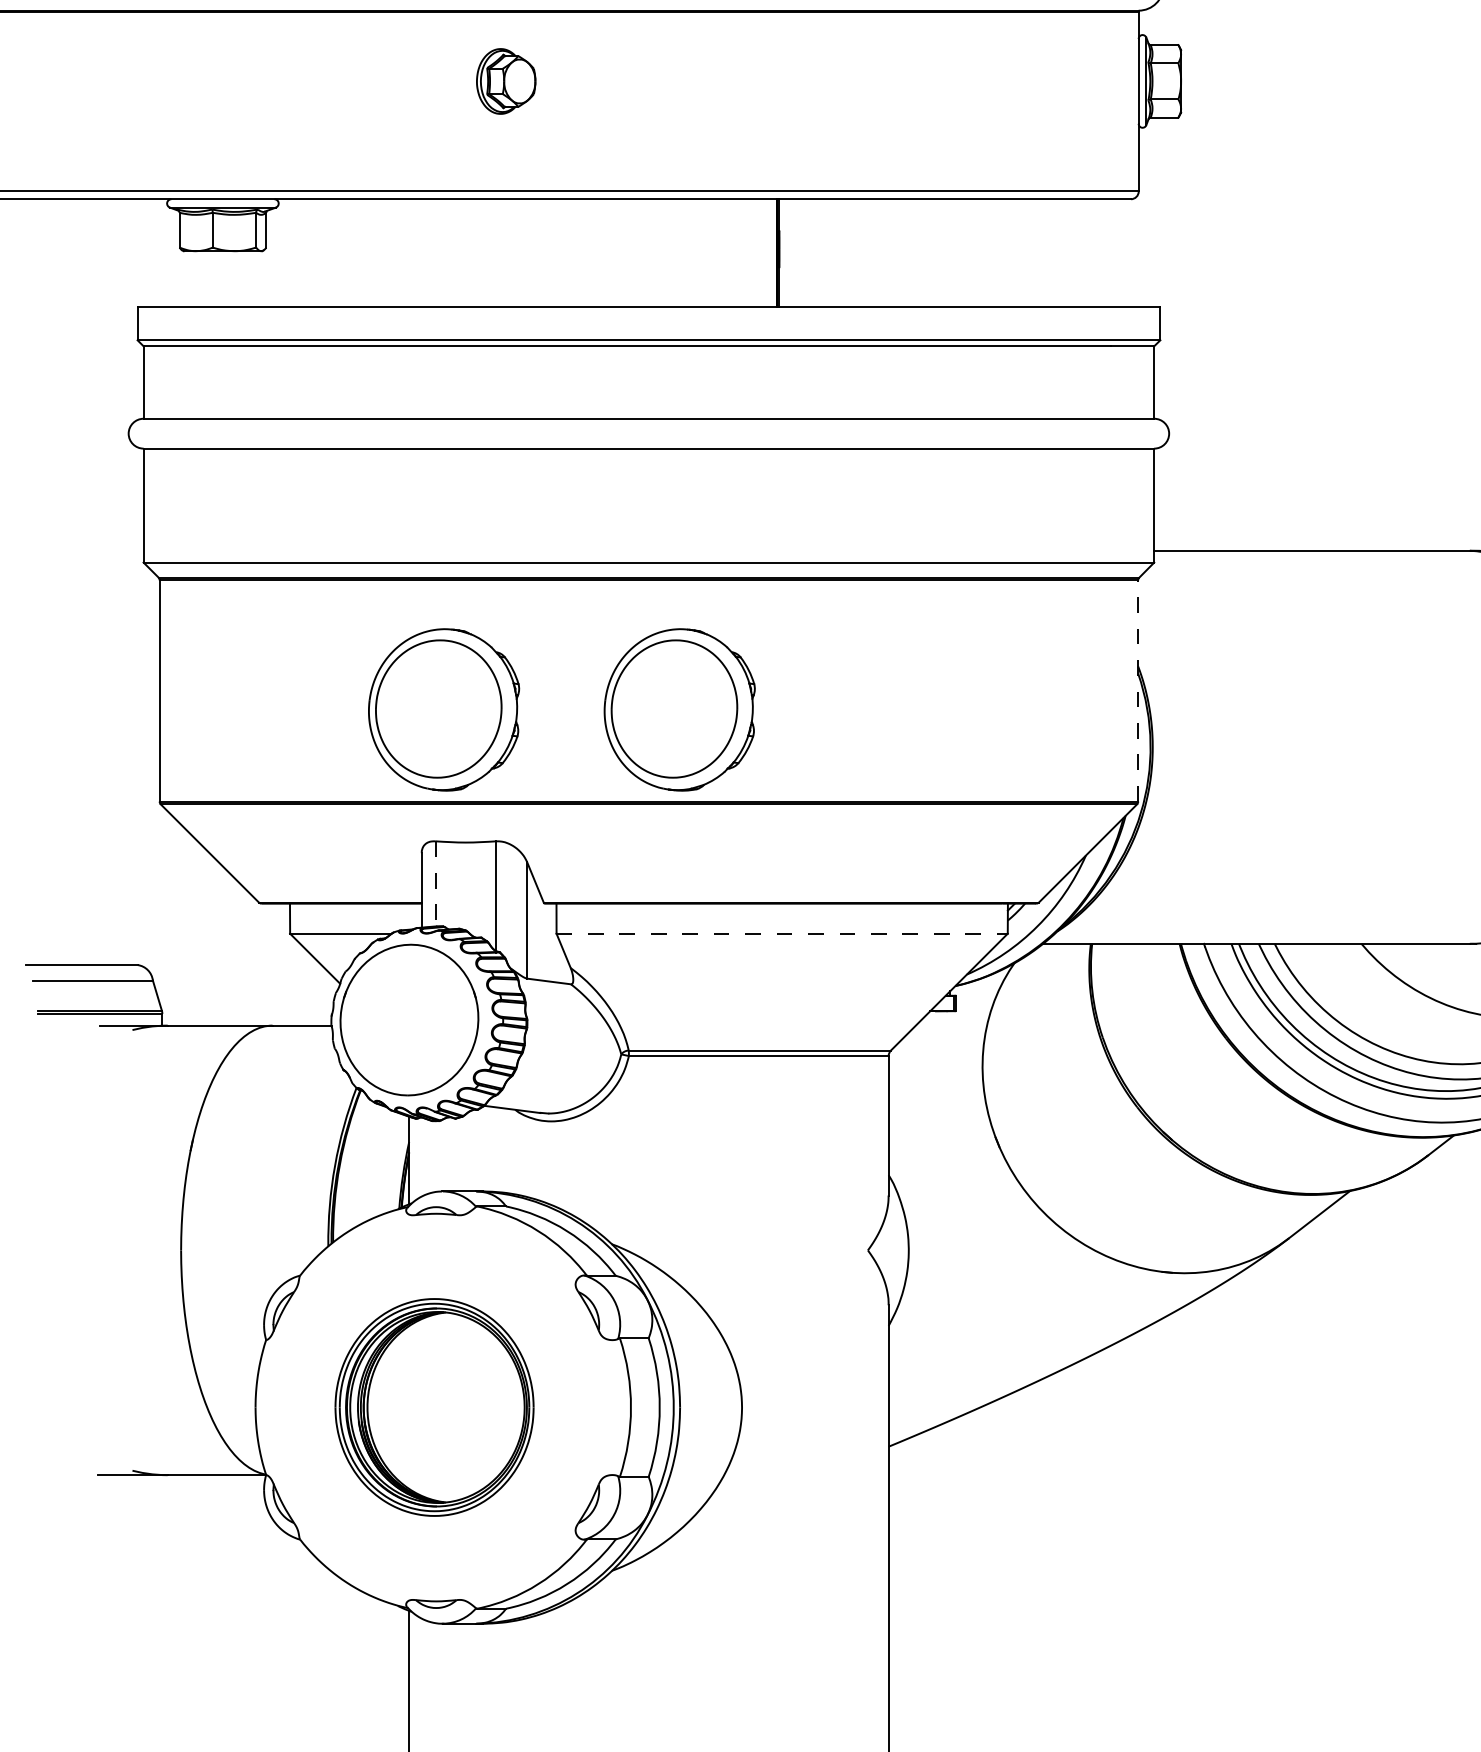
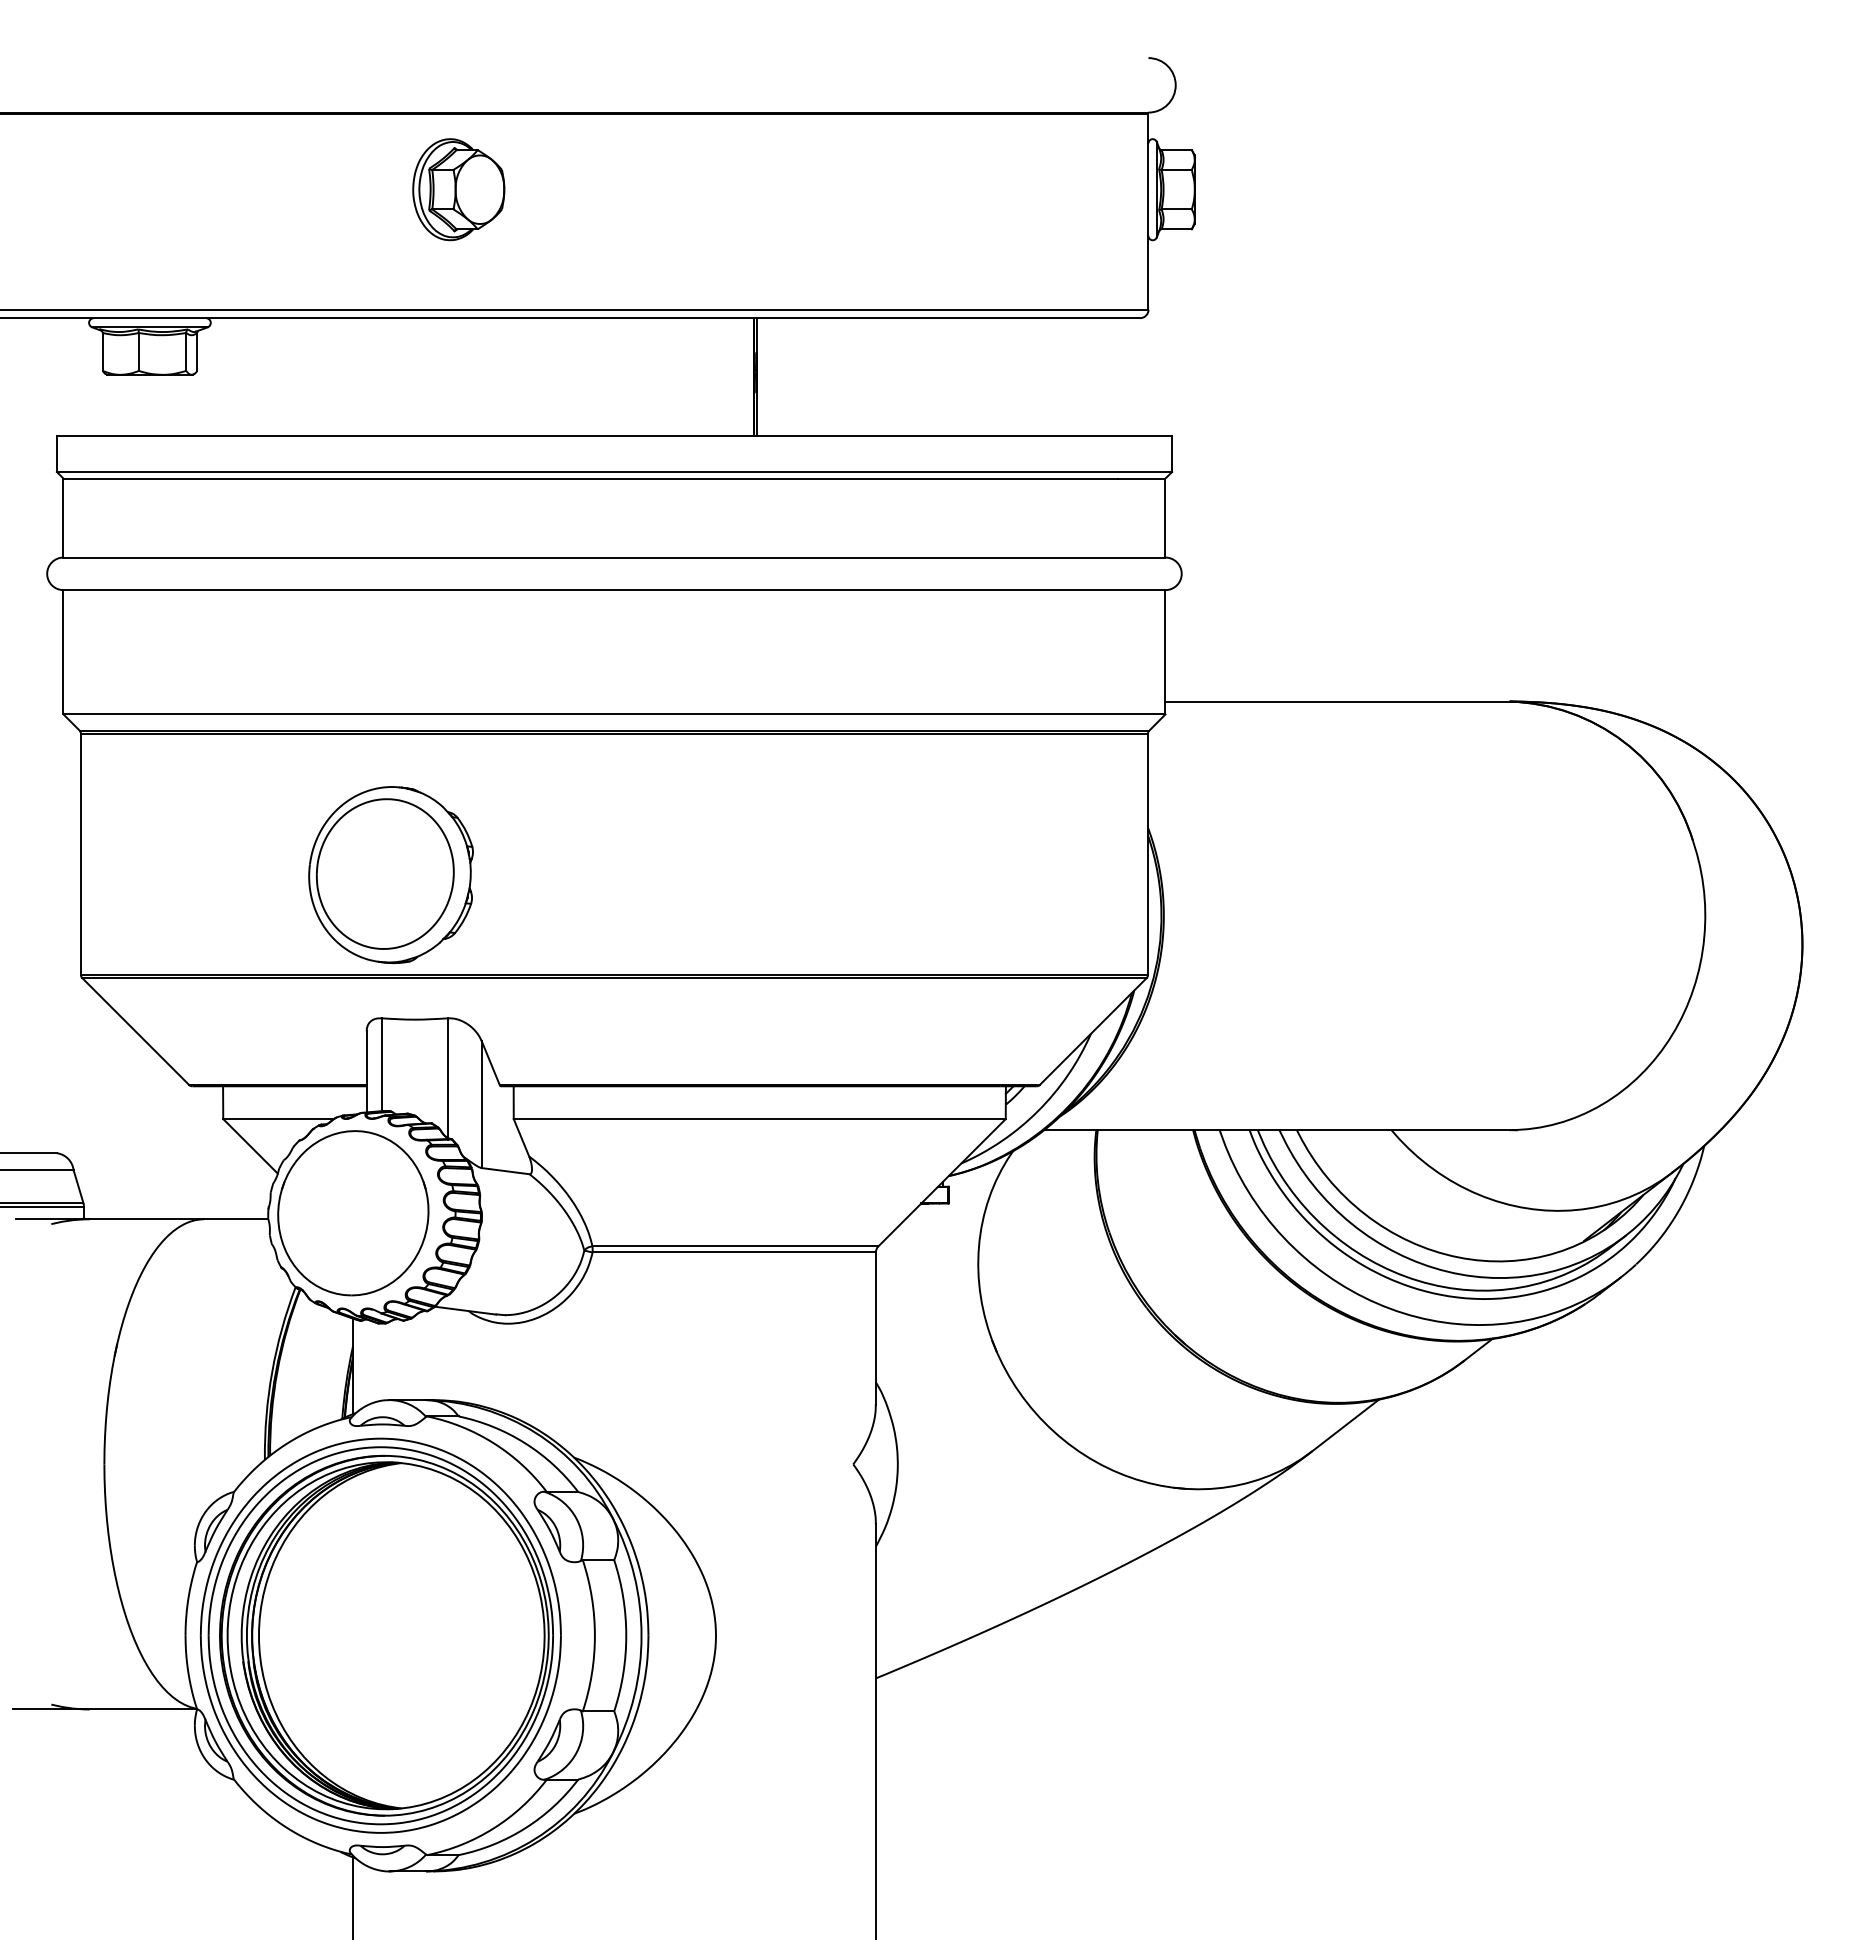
part: (505, 81) -> (458, 189), size x1.43
line: (1138, 691) -> (1148, 854), dashed -> solid
part: (679, 710) -> (647, 875), removed
line: (436, 884) -> (382, 1065), dashed -> solid
line: (781, 934) -> (759, 1119), dashed -> solid
part: (434, 1407) -> (380, 1635), size x1.67

